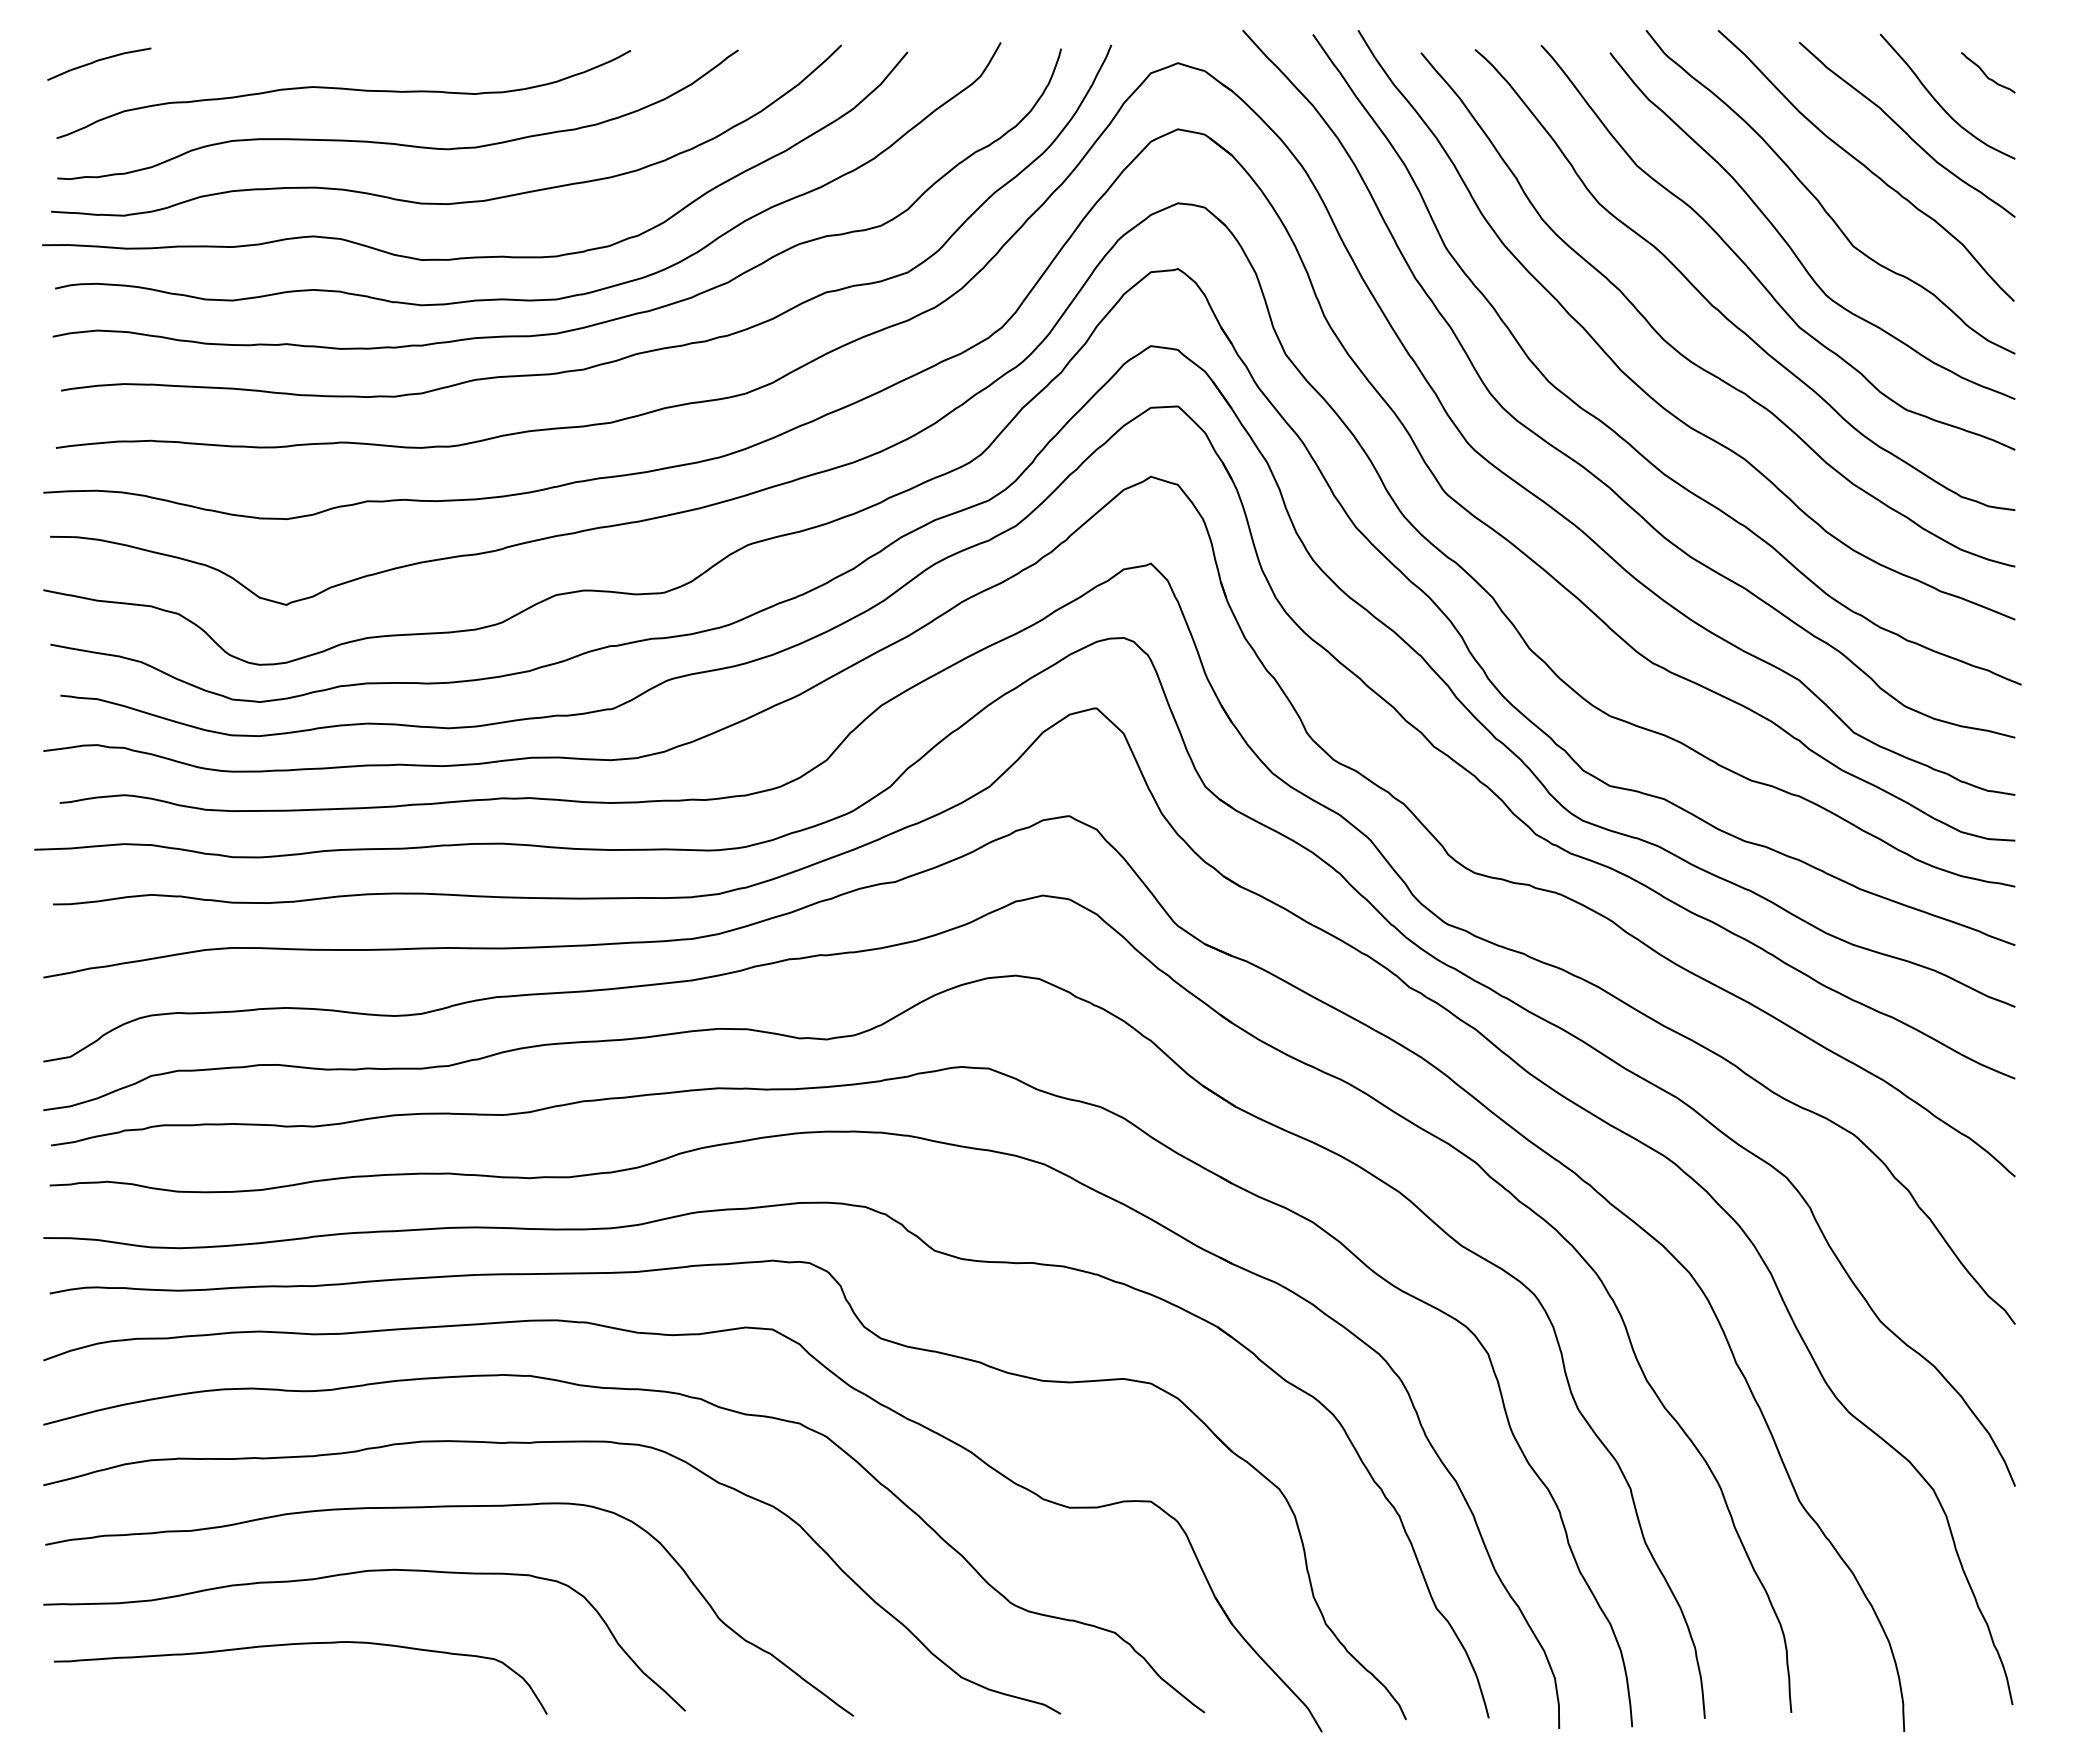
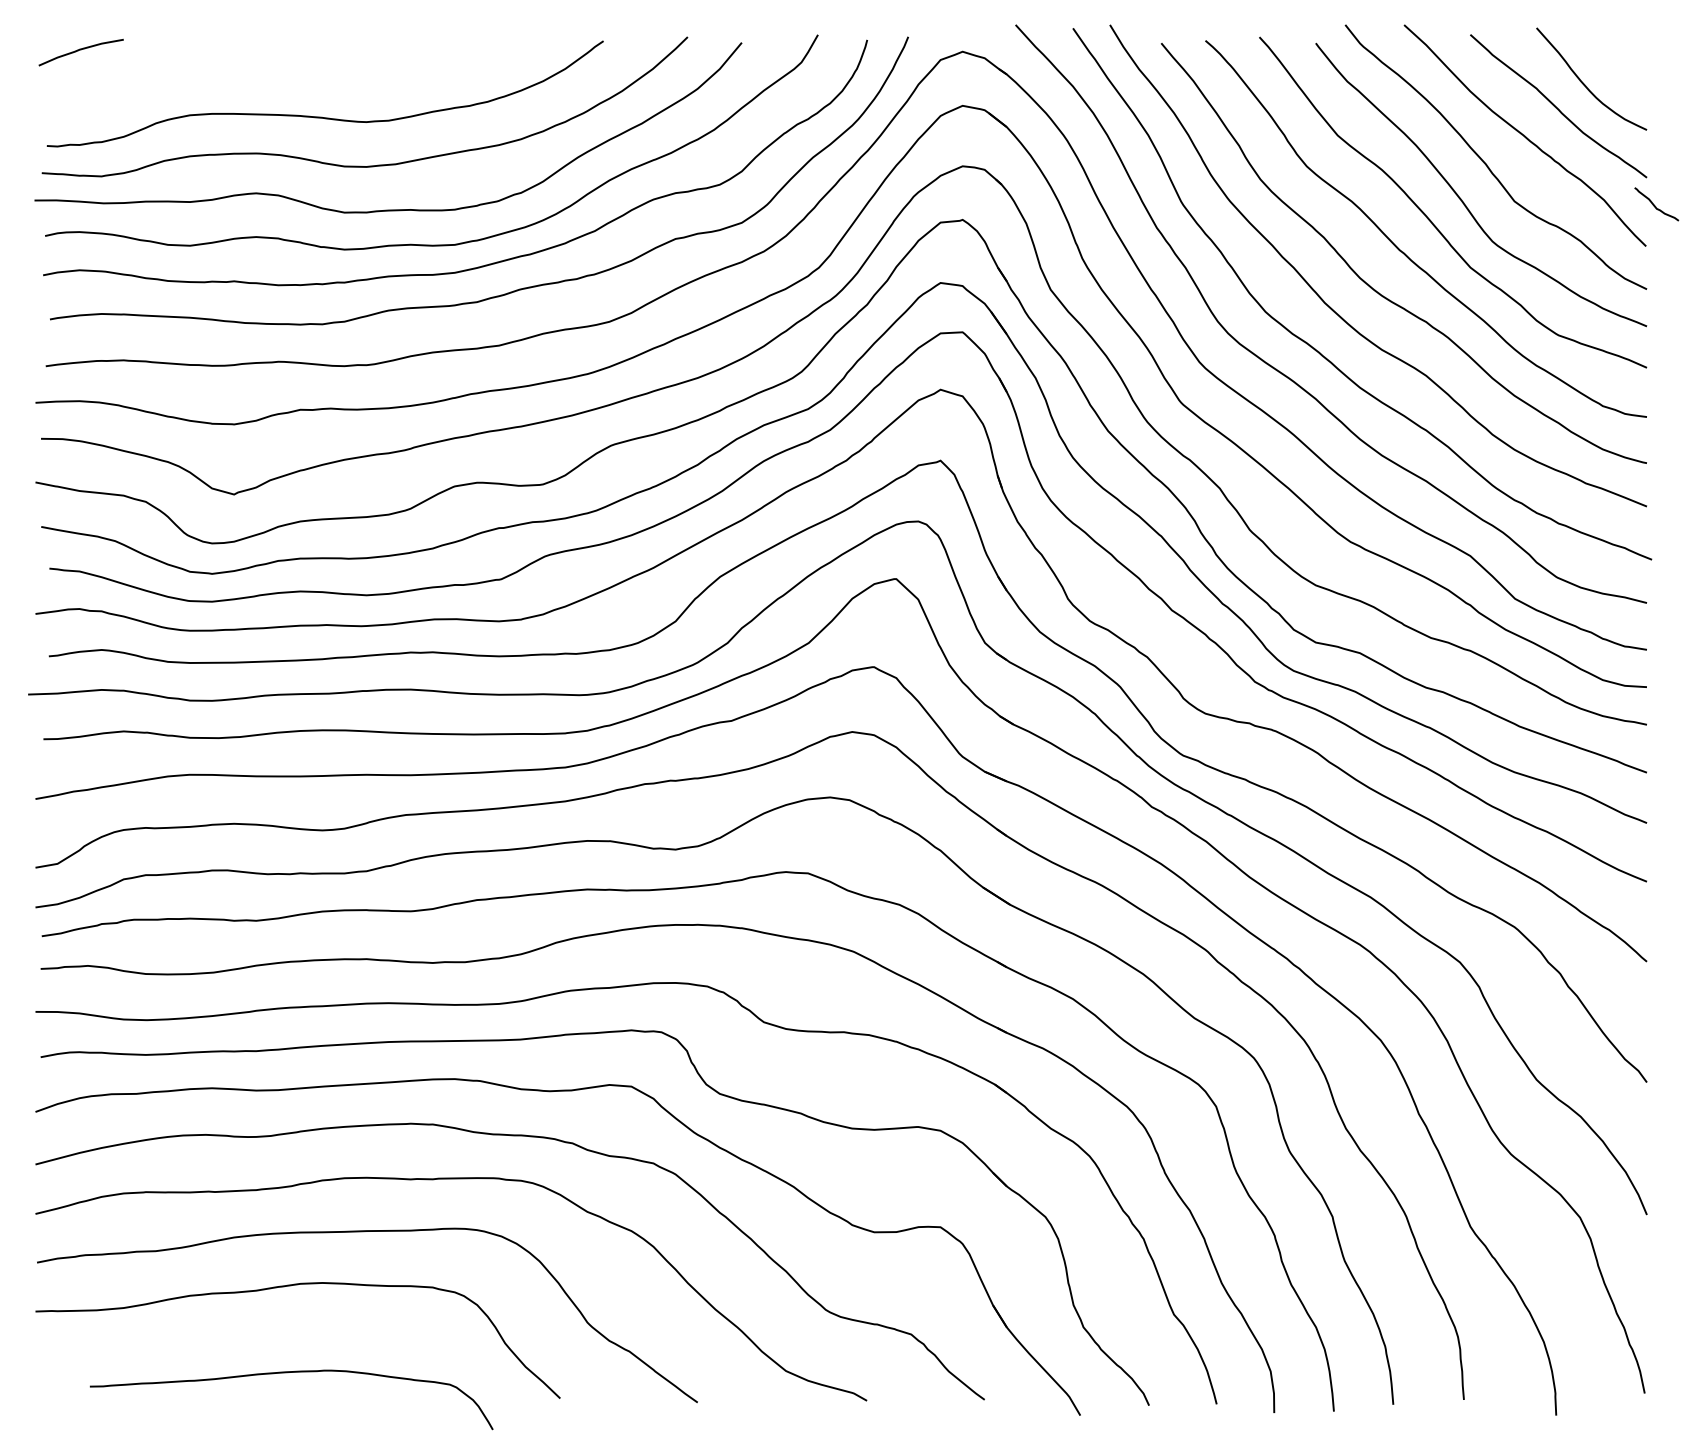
curve: (1986, 74) -> (1655, 205), moved
curve: (343, 89) -> (280, 73), removed
curve: (292, 1645) -> (284, 1373), moved

